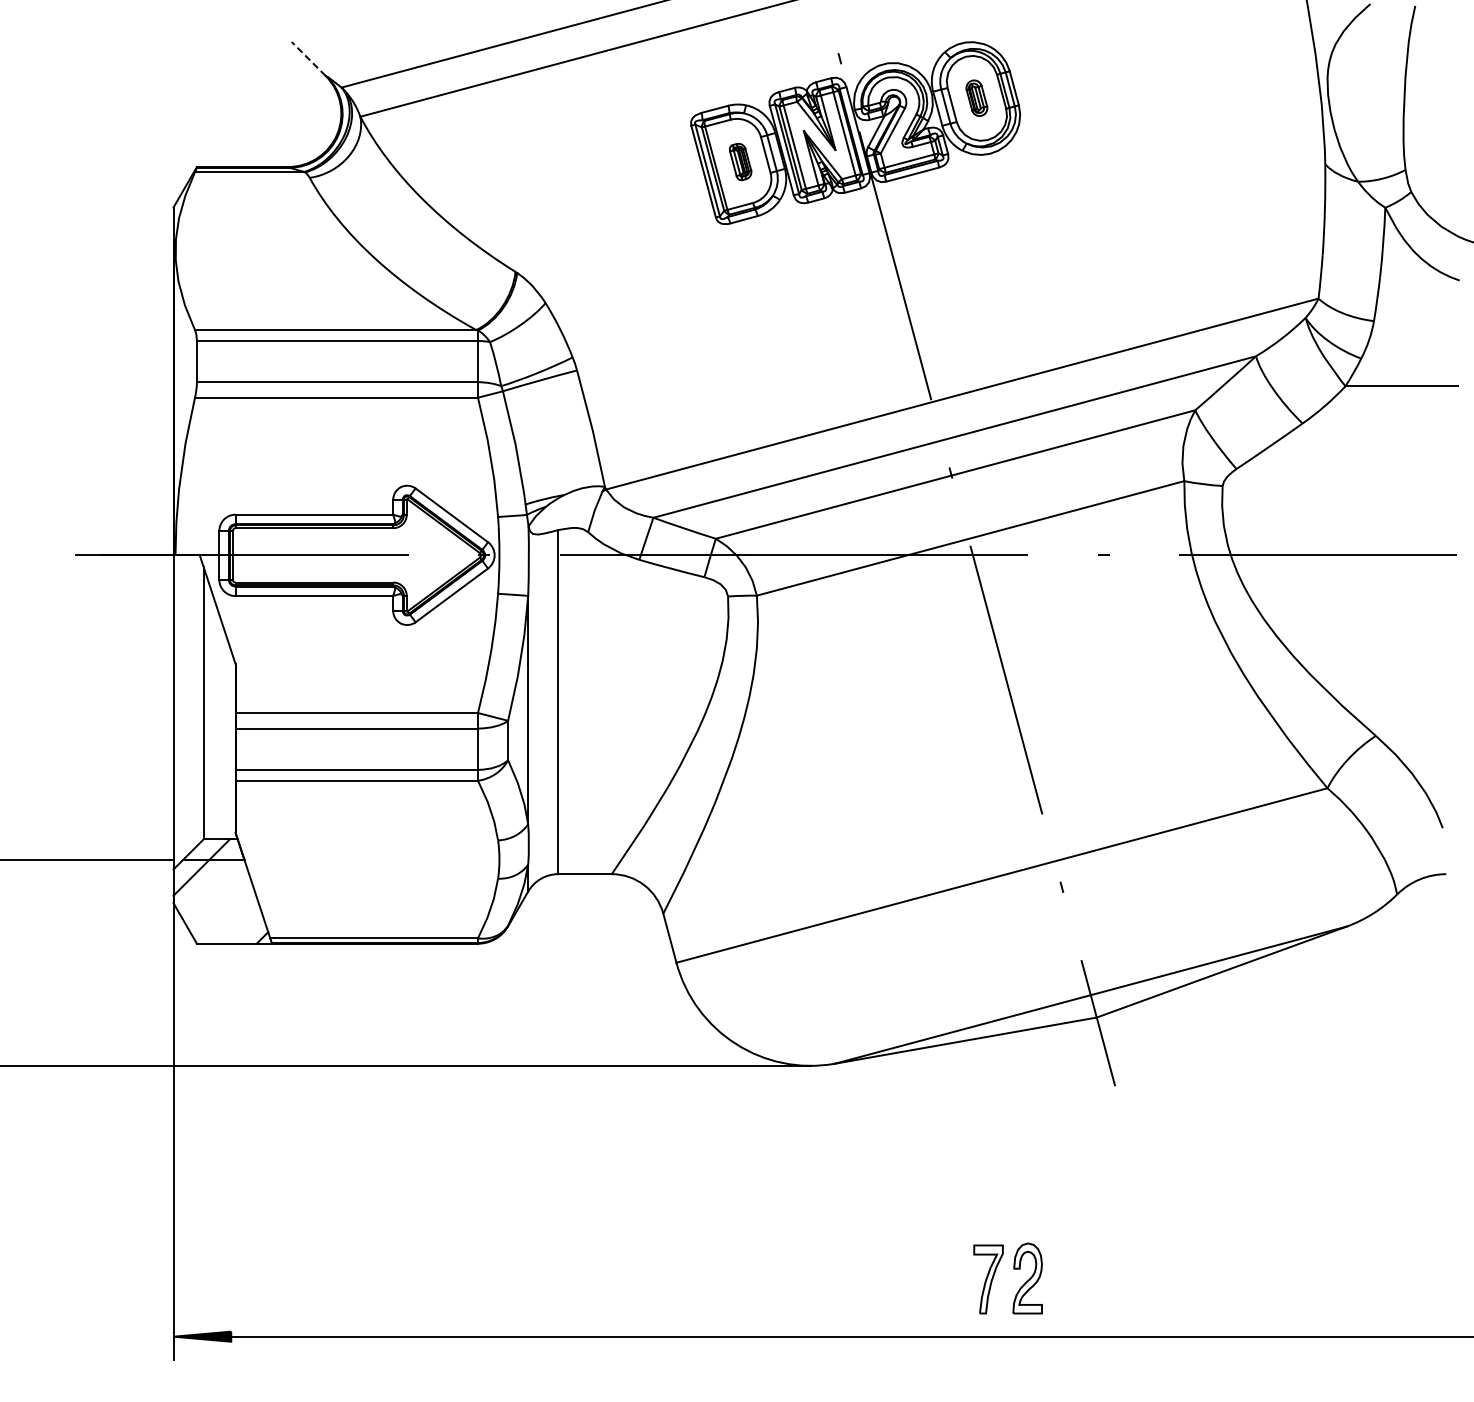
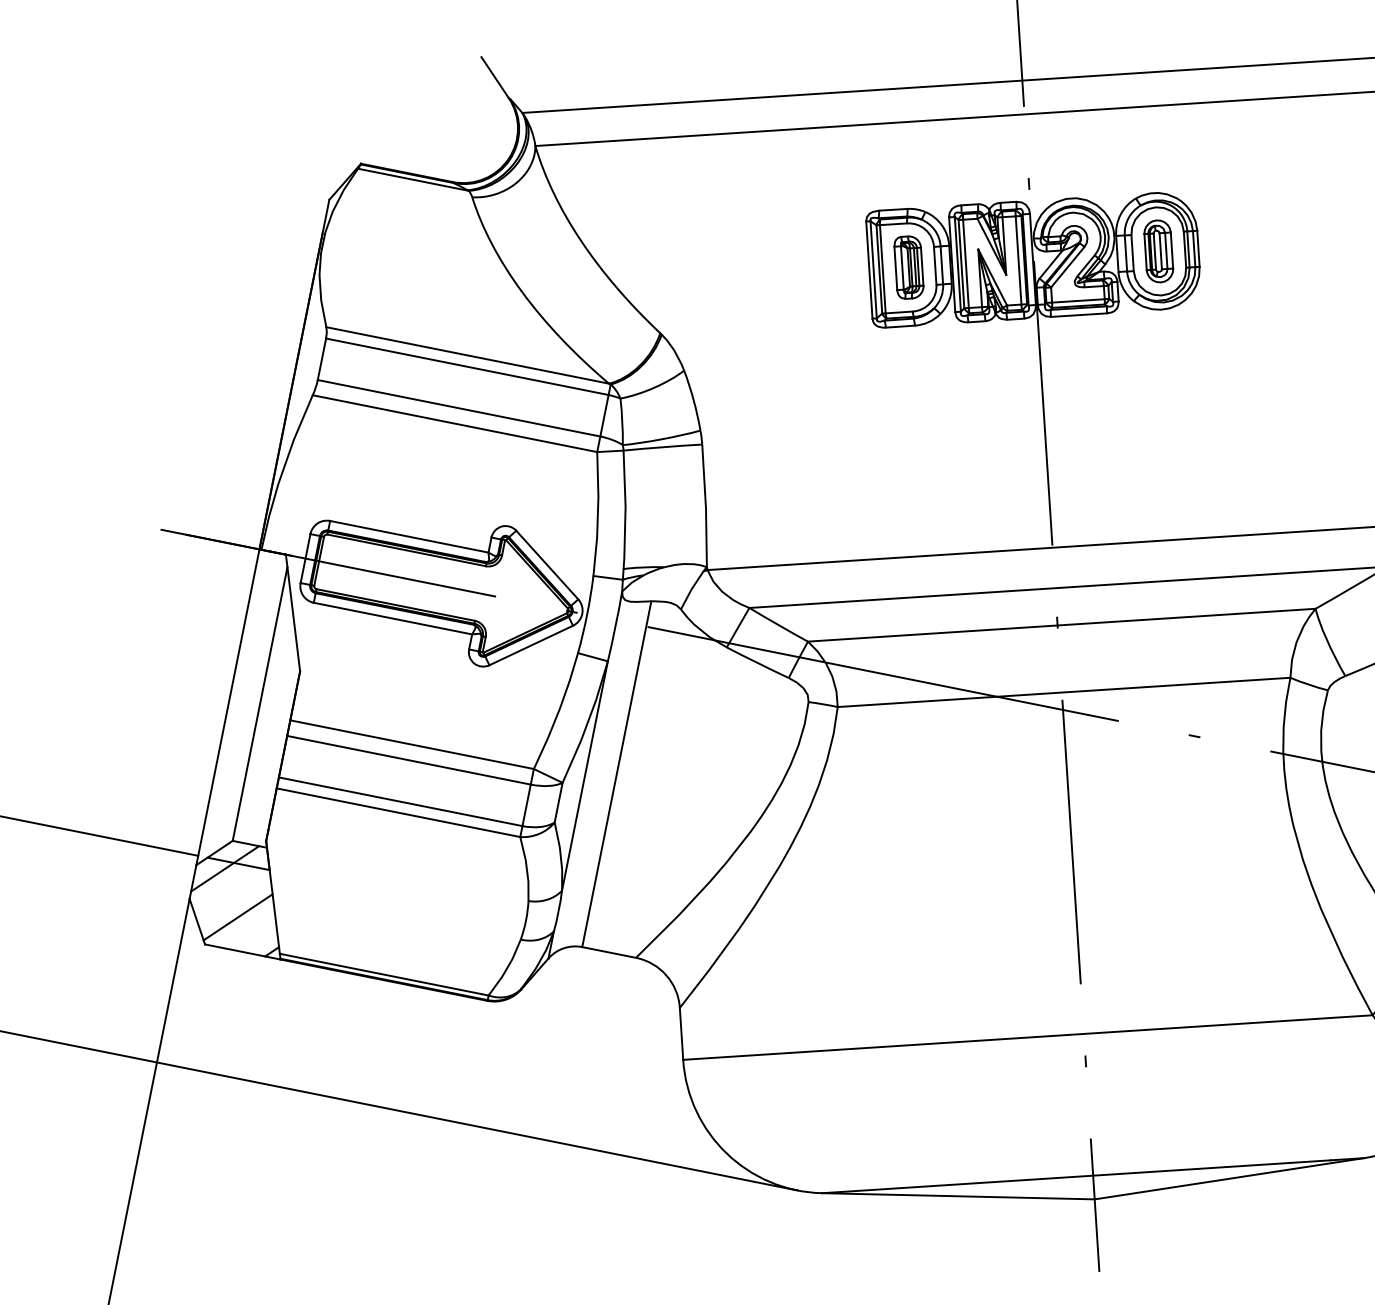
line: (308, 58) -> (494, 77), dashed -> solid
part: (976, 97) -> (1158, 250), size x1.67
part: (740, 161) -> (908, 267), size x1.67
line: (223, 911) -> (238, 917), added

